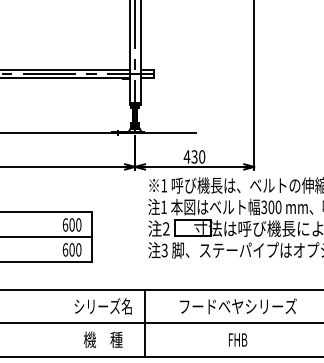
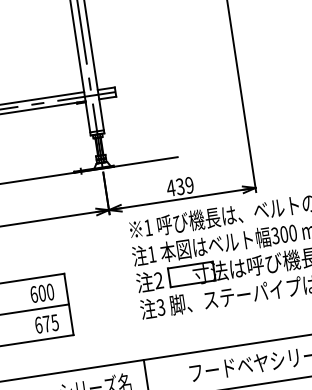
text: (202, 156) -> (190, 184), 430 -> 439
text: (75, 249) -> (51, 322), 600 -> 675

